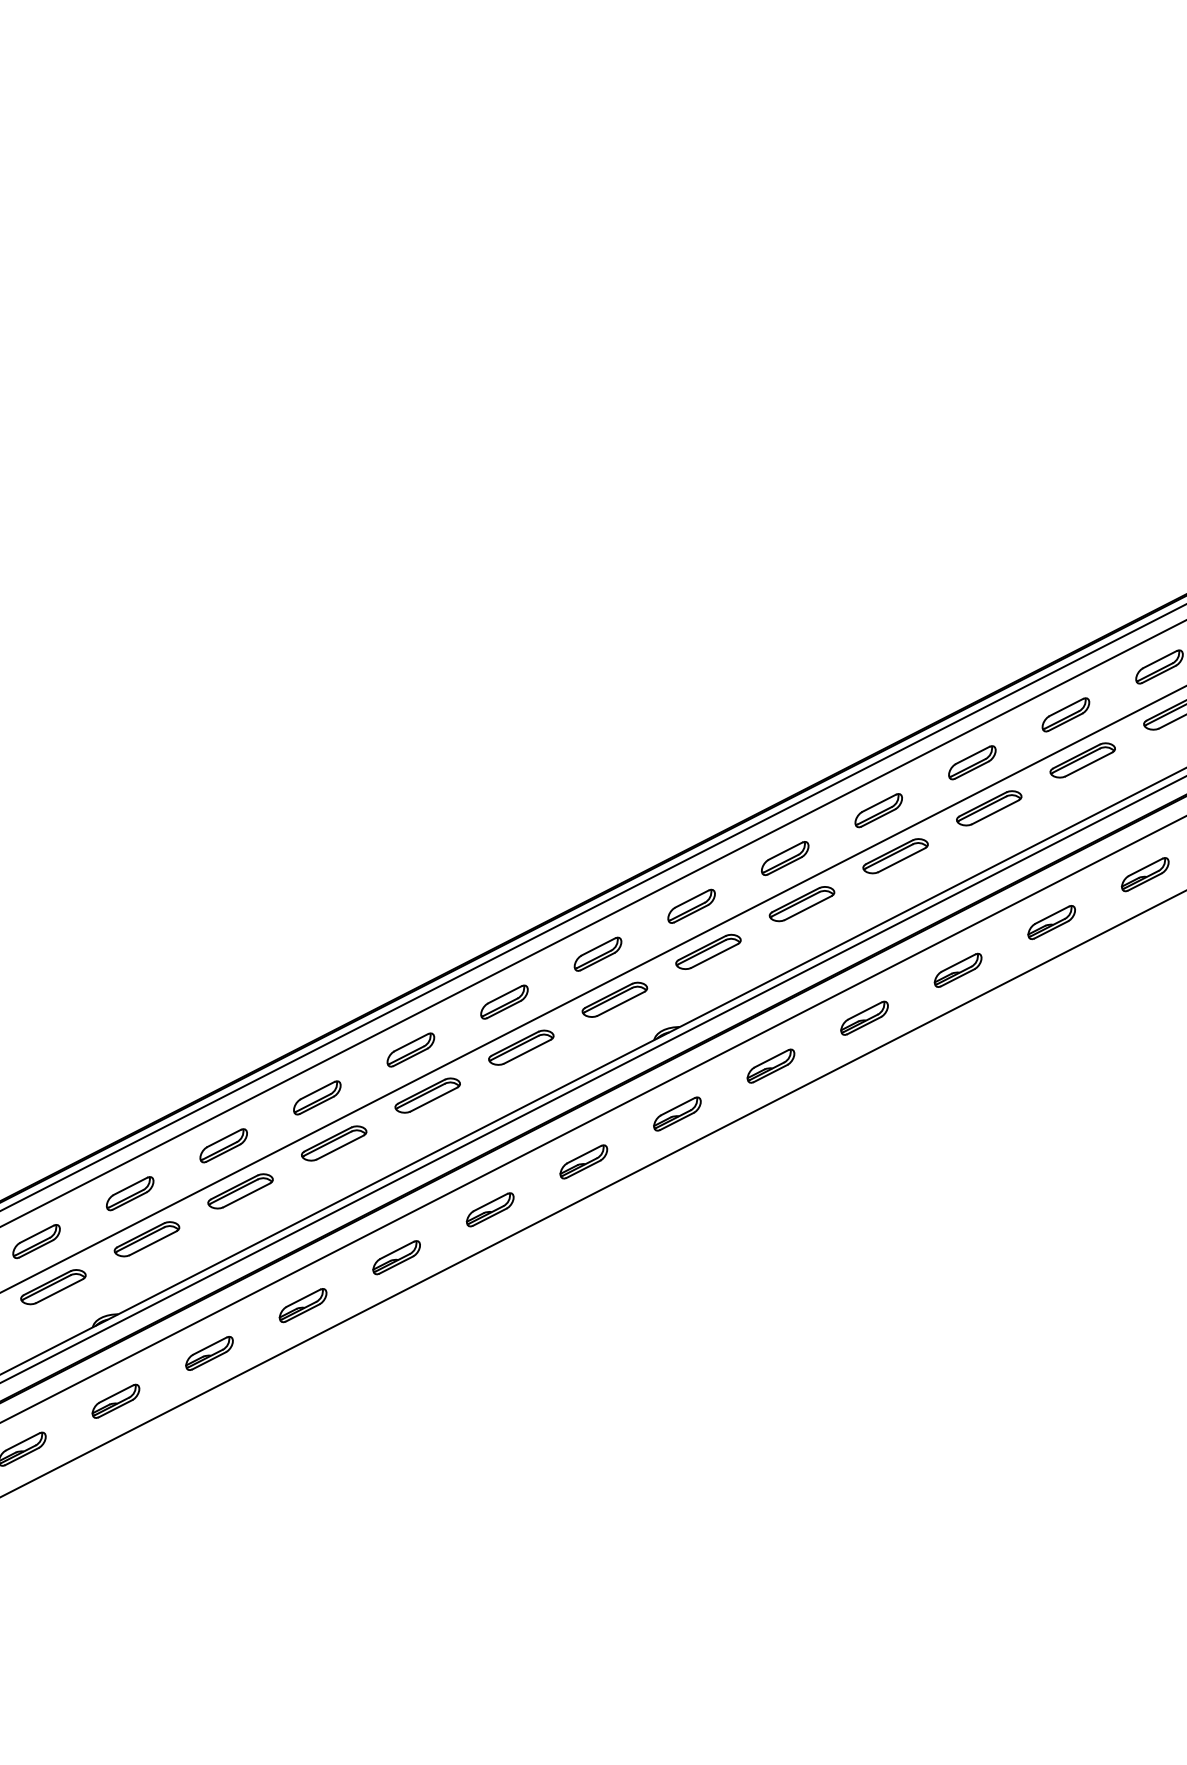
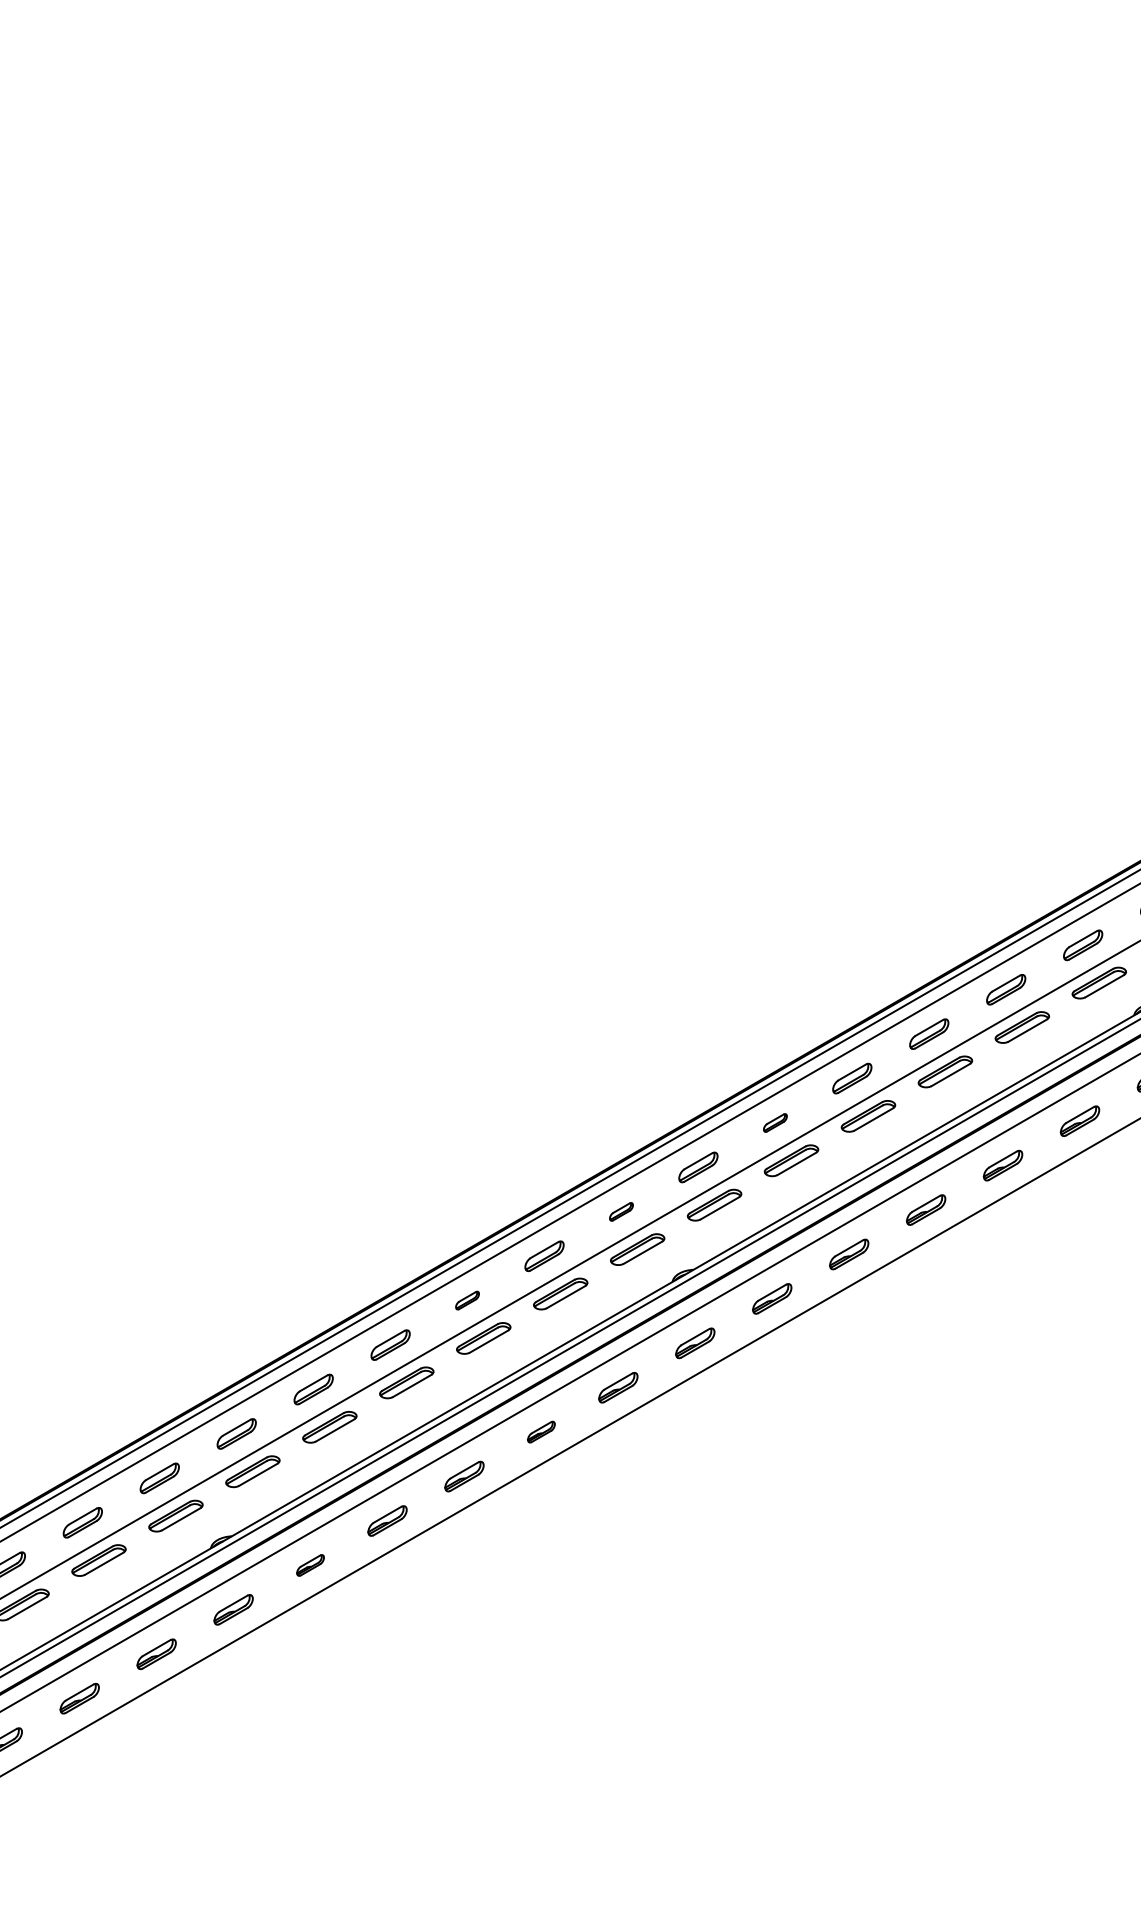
part: (785, 857) -> (775, 1122), size x0.6
part: (598, 953) -> (621, 1211), size x0.6
part: (410, 1049) -> (467, 1300), size x0.6
part: (490, 1209) -> (541, 1431), size x0.7
part: (209, 1353) -> (310, 1565), size x0.7

